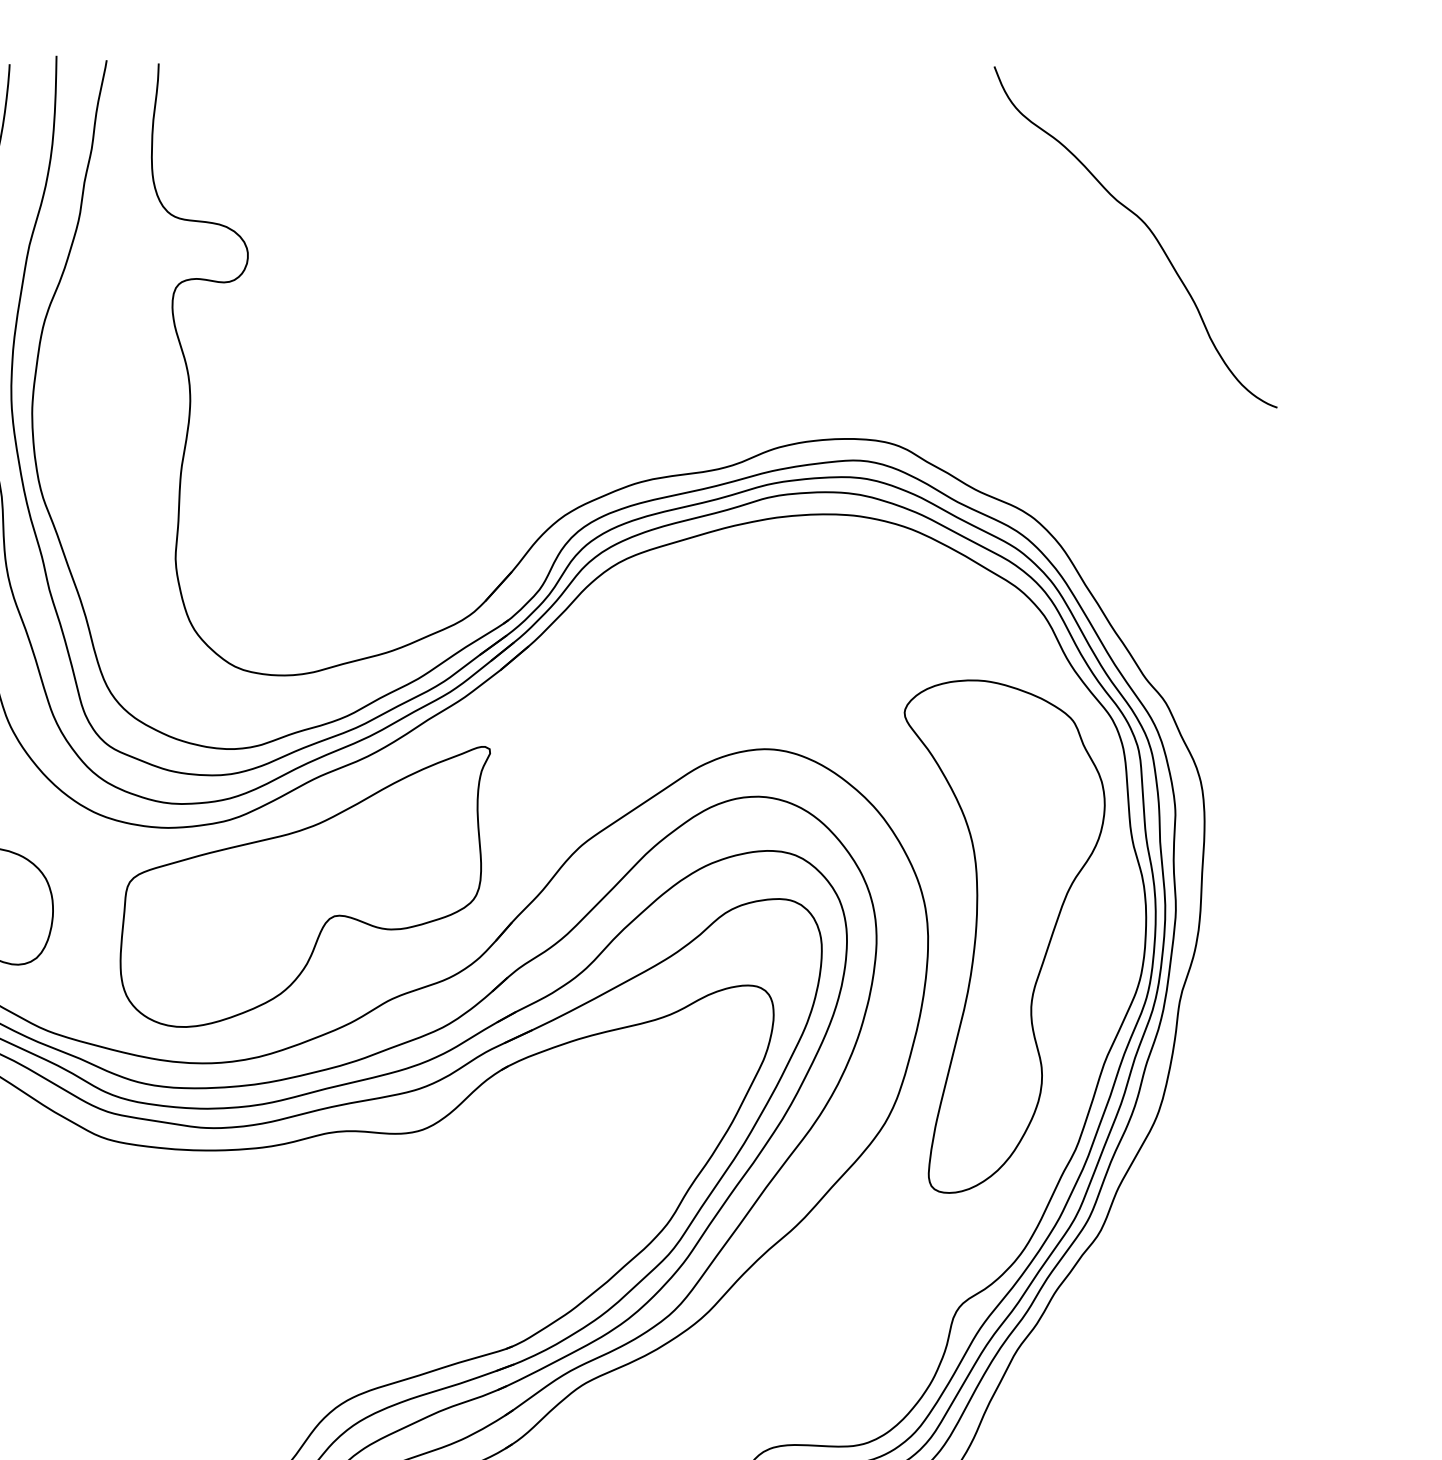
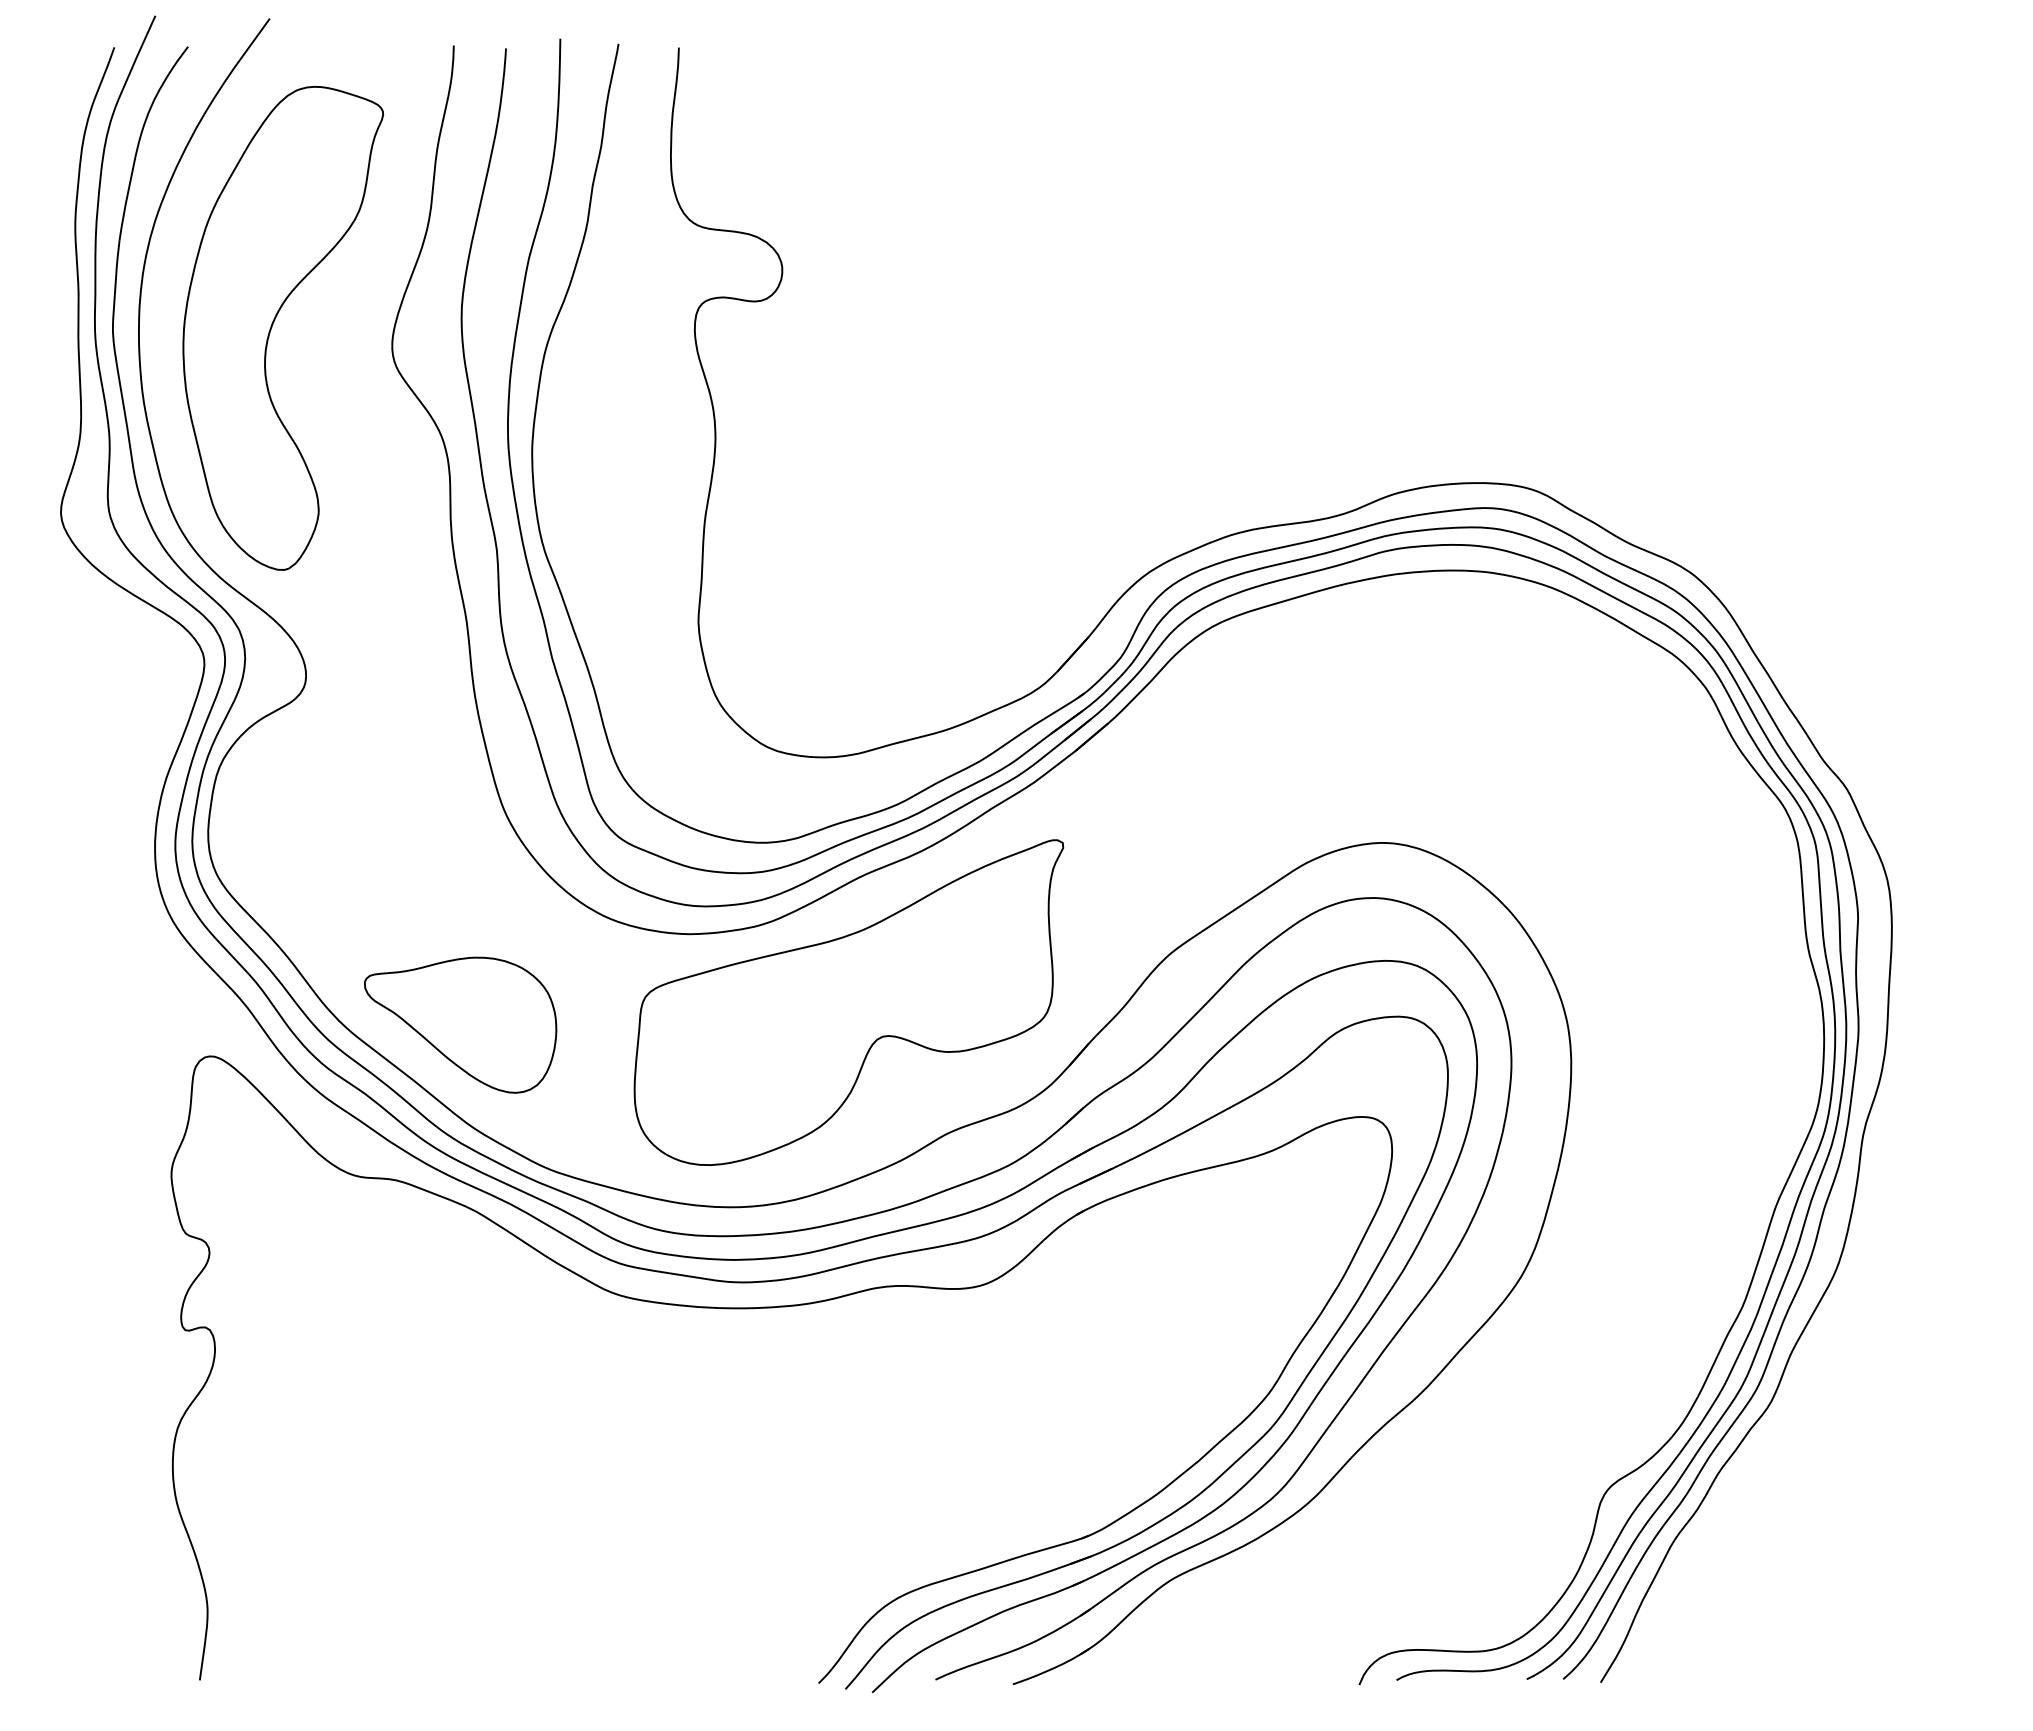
curve: (1147, 228) -> (1825, 238), removed
part: (1004, 936) -> (1659, 1060), removed

